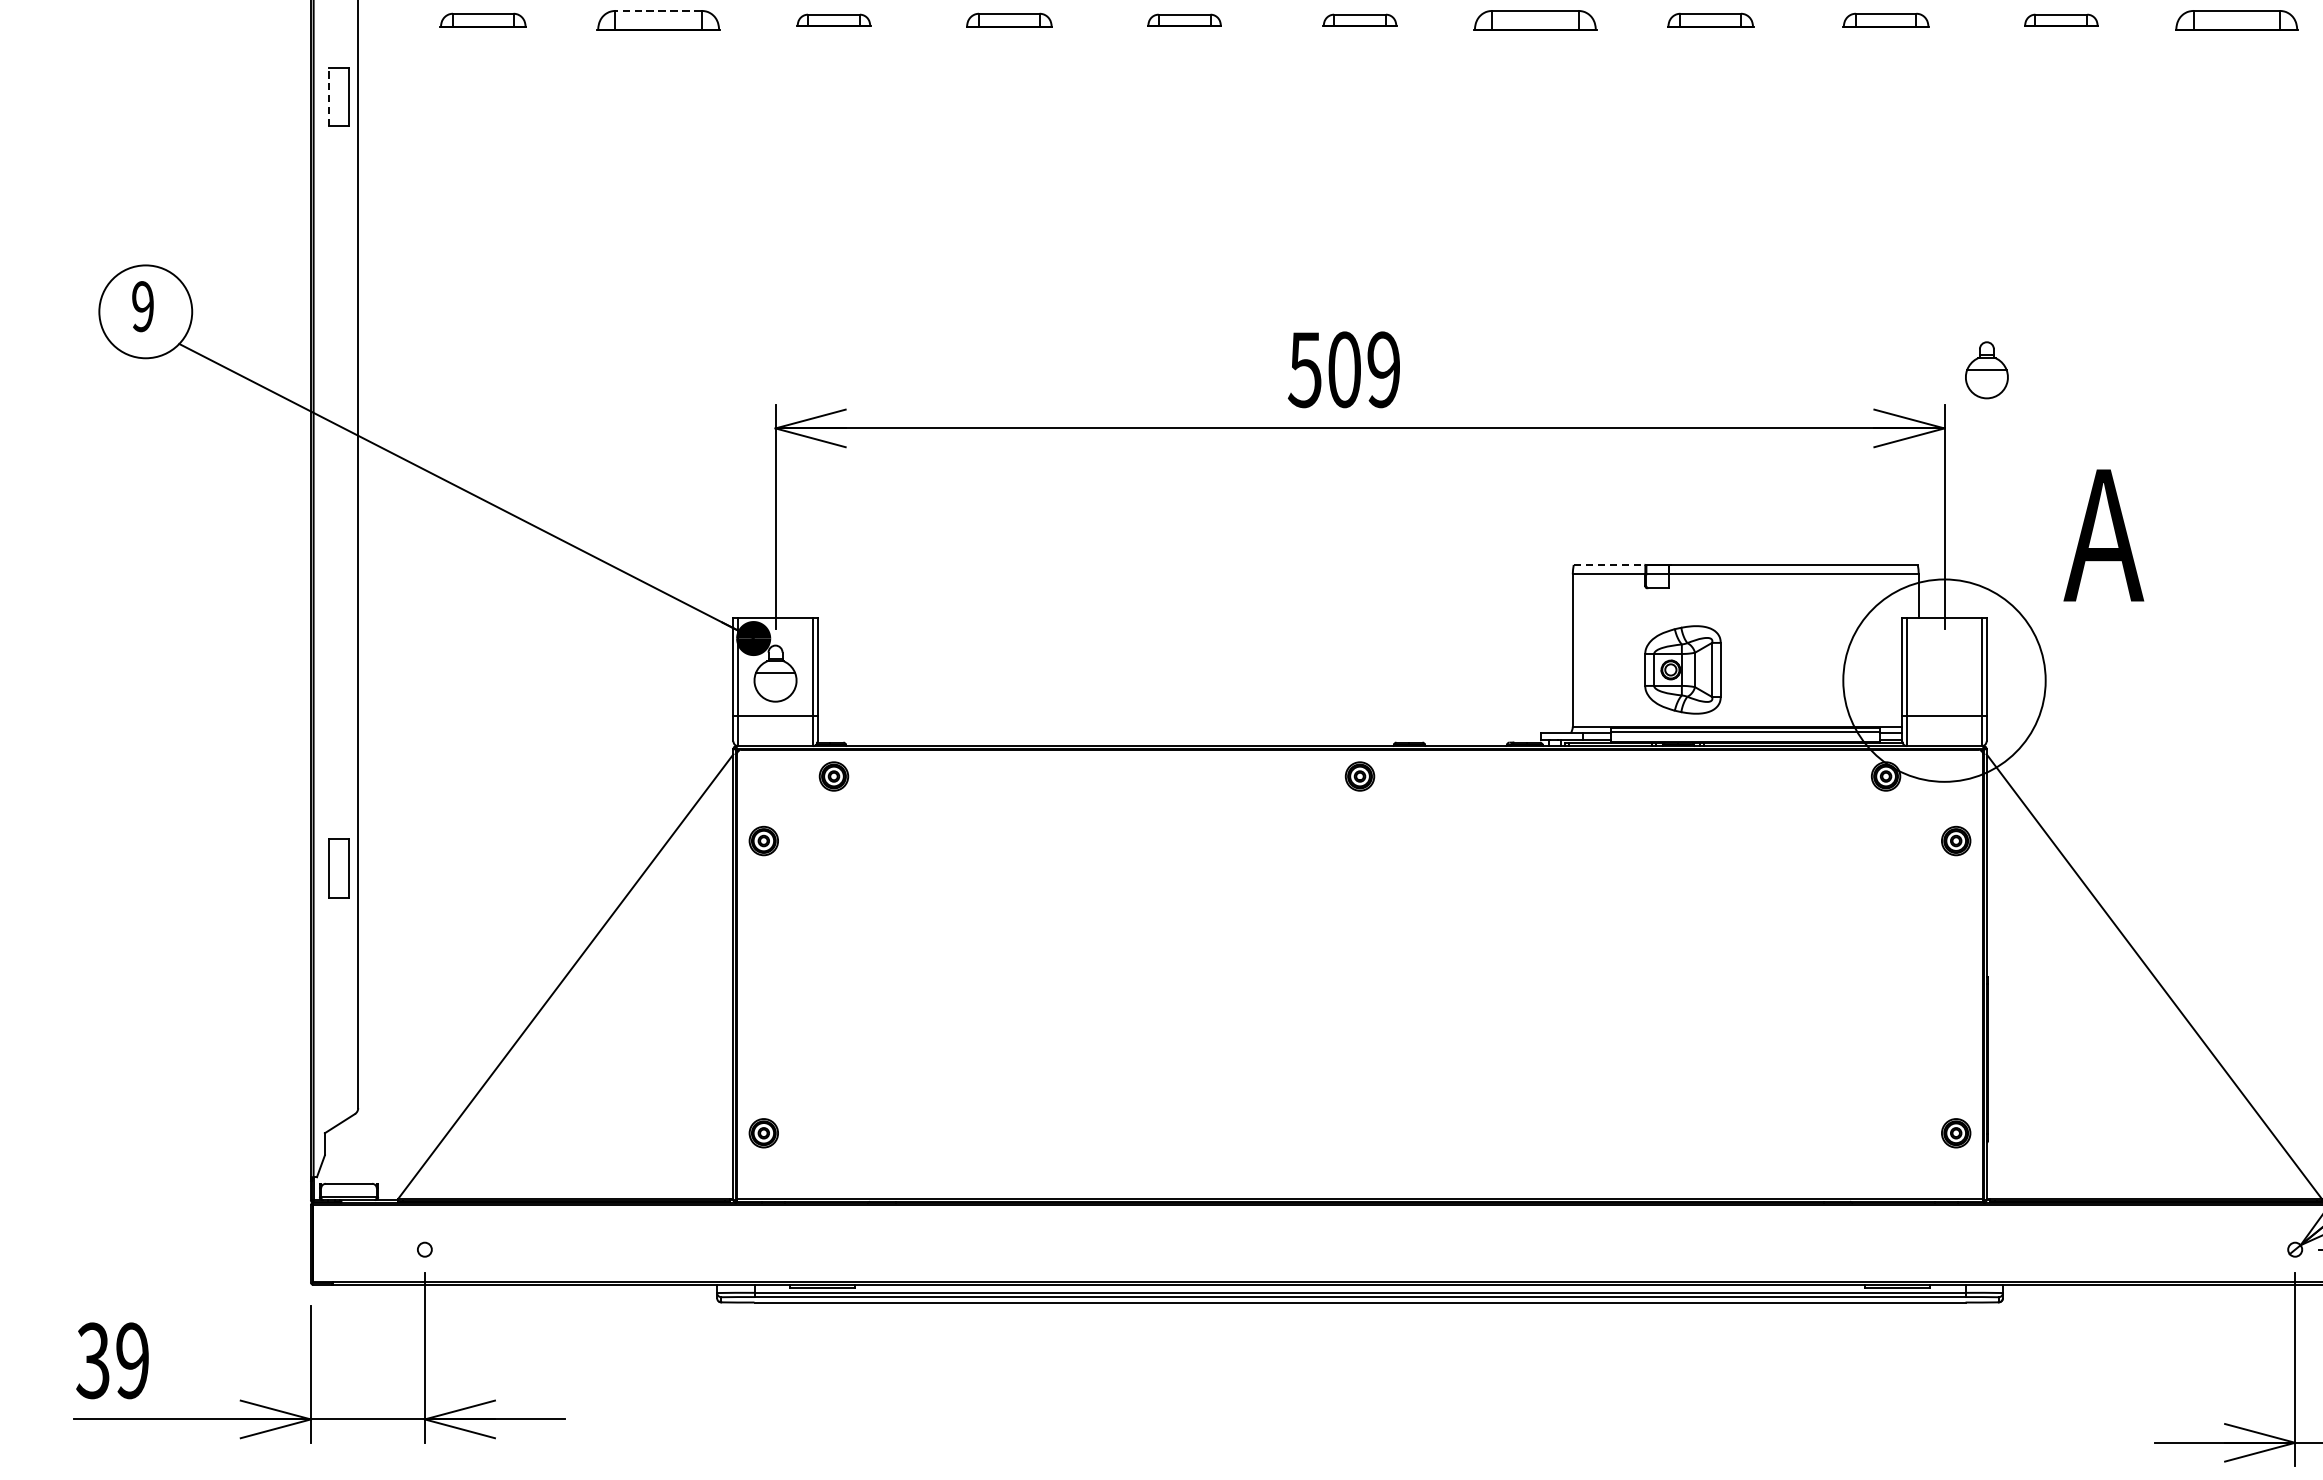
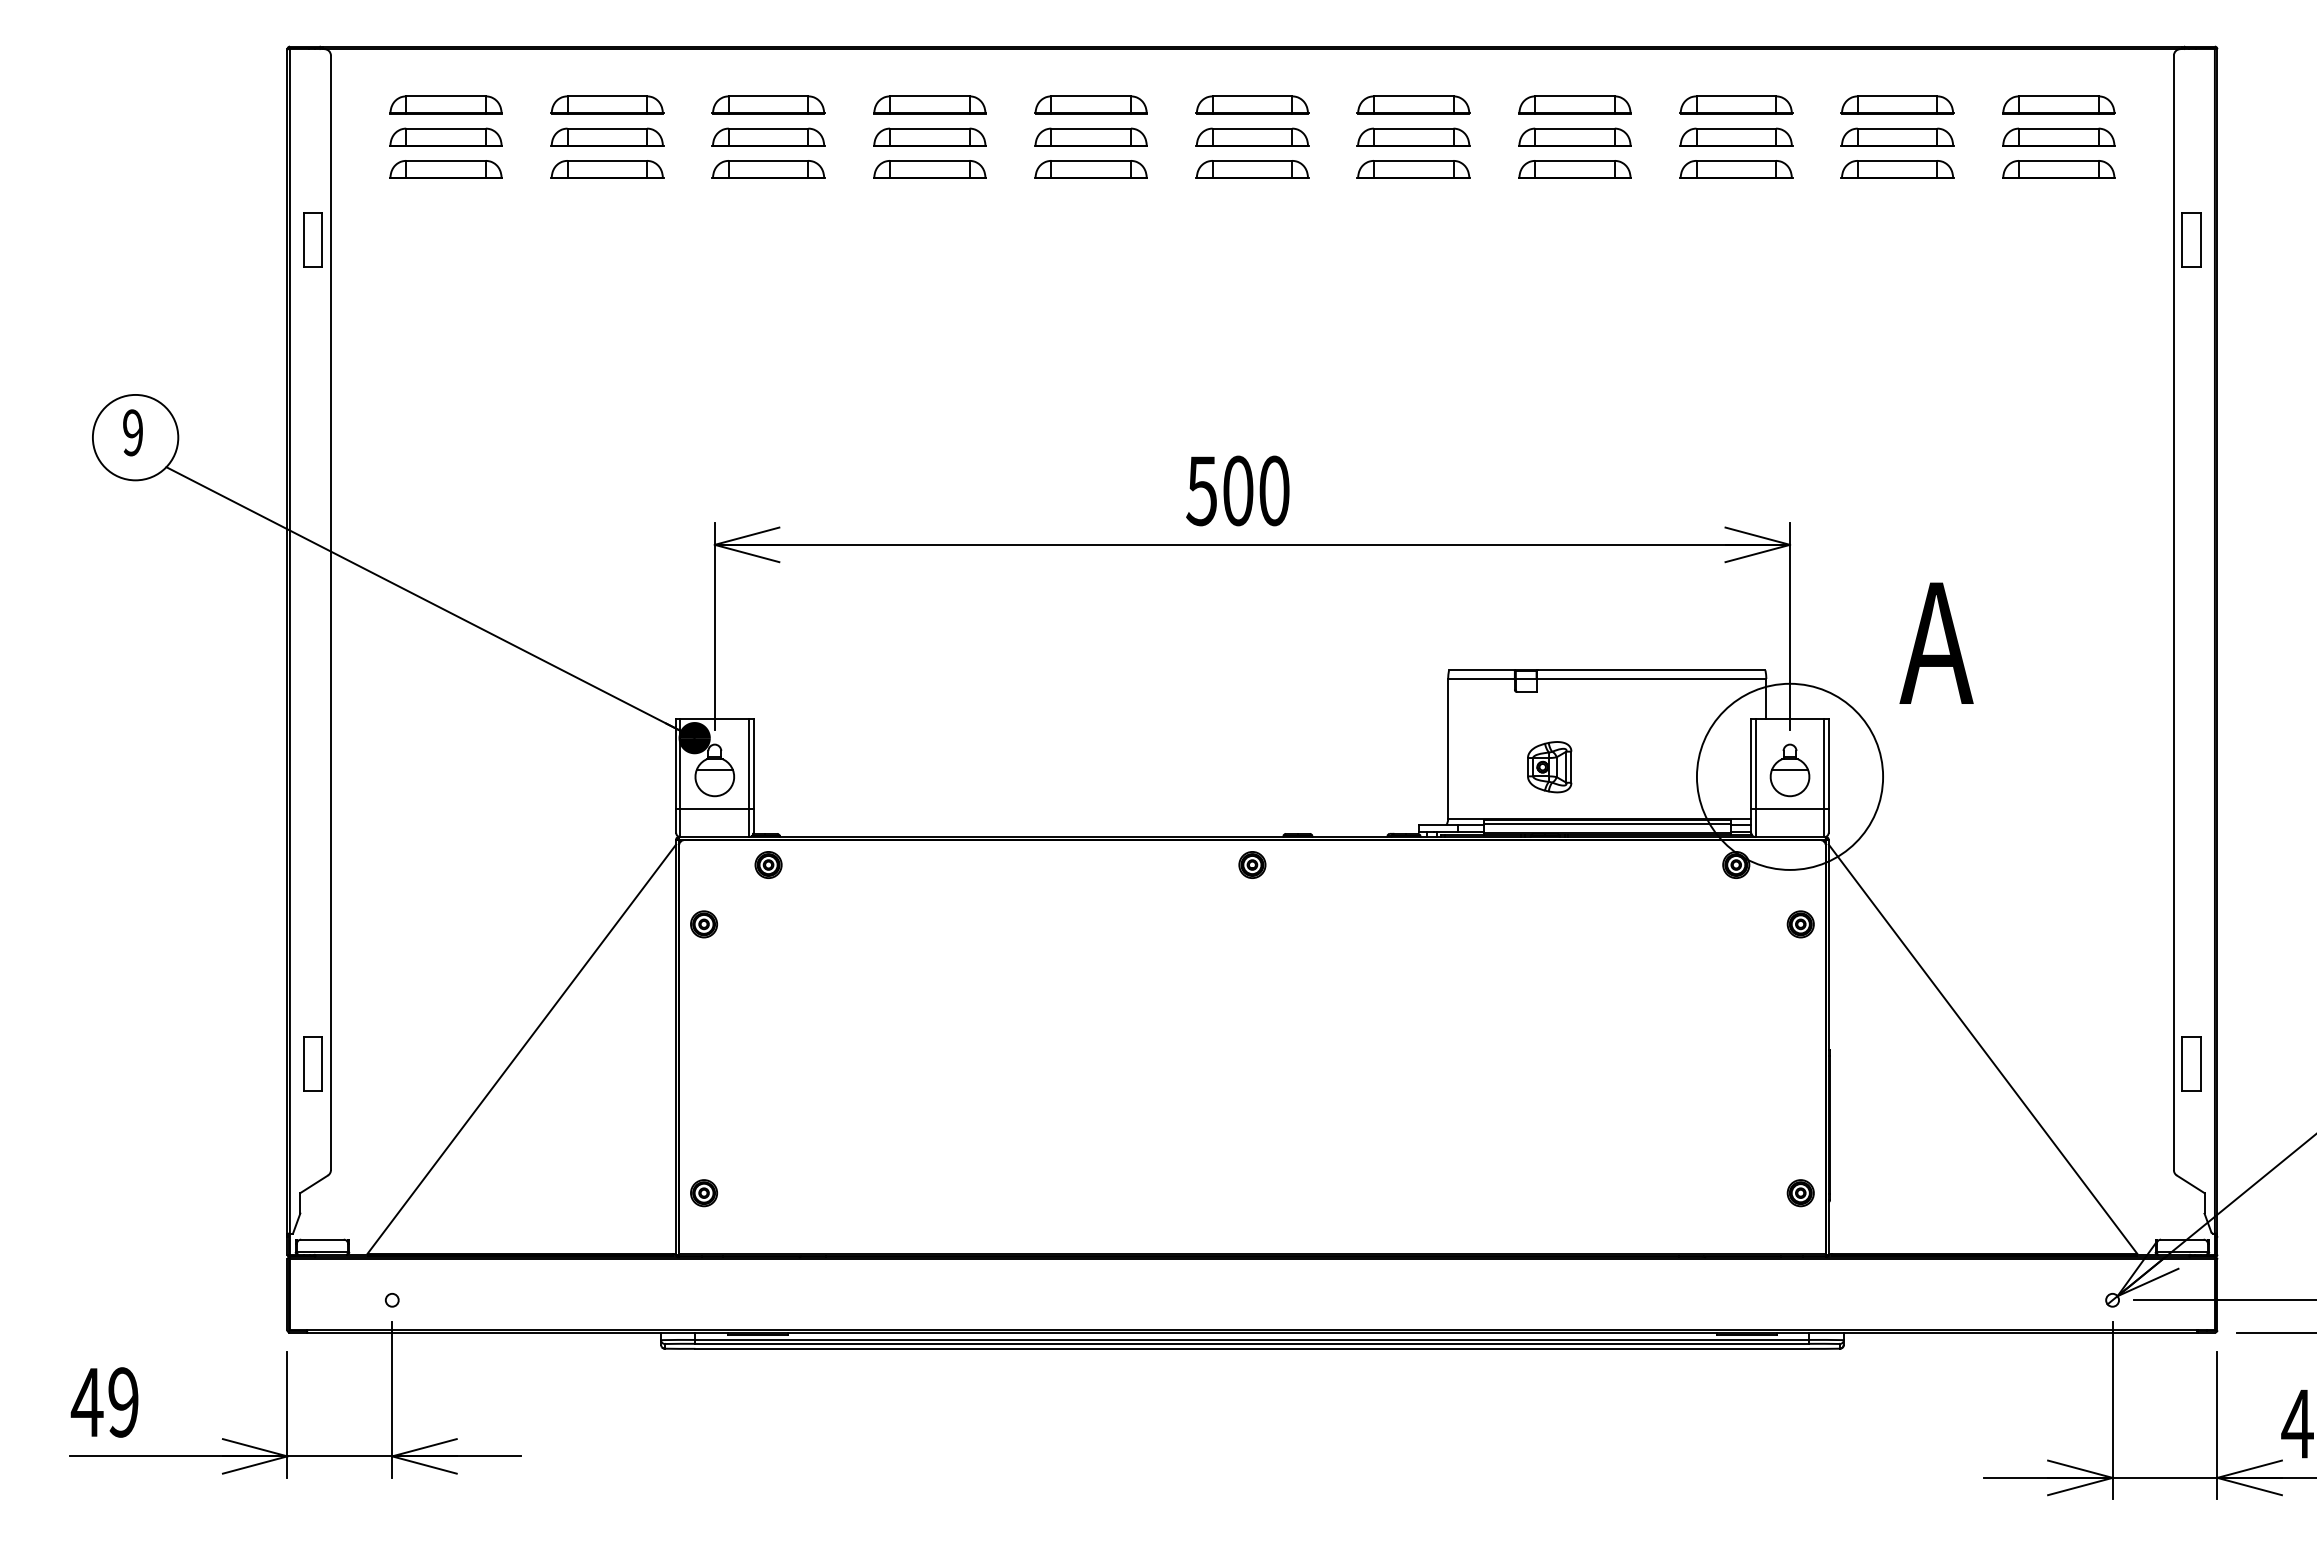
line: (658, 10) -> (607, 160), dashed -> solid
part: (482, 20) -> (445, 169), size x1.43
part: (833, 20) -> (768, 169), size x1.67
part: (1008, 20) -> (929, 169), size x1.43
part: (1183, 20) -> (1090, 169), size x1.67
part: (1360, 20) -> (1252, 169), size x1.67
part: (1710, 20) -> (1574, 169), size x1.43
part: (1886, 20) -> (1736, 169), size x1.43
part: (2061, 20) -> (1897, 169), size x1.67
line: (329, 97) -> (304, 240), dashed -> solid
text: (1384, 369) -> (1274, 490), 509 -> 500
part: (1986, 370) -> (1789, 770), moved
line: (1609, 565) -> (1481, 670), dashed -> solid
part: (1682, 670) -> (1549, 767), size x0.62
part: (338, 868) -> (312, 1063), moved
text: (92, 1360) -> (86, 1402), 39 -> 49

